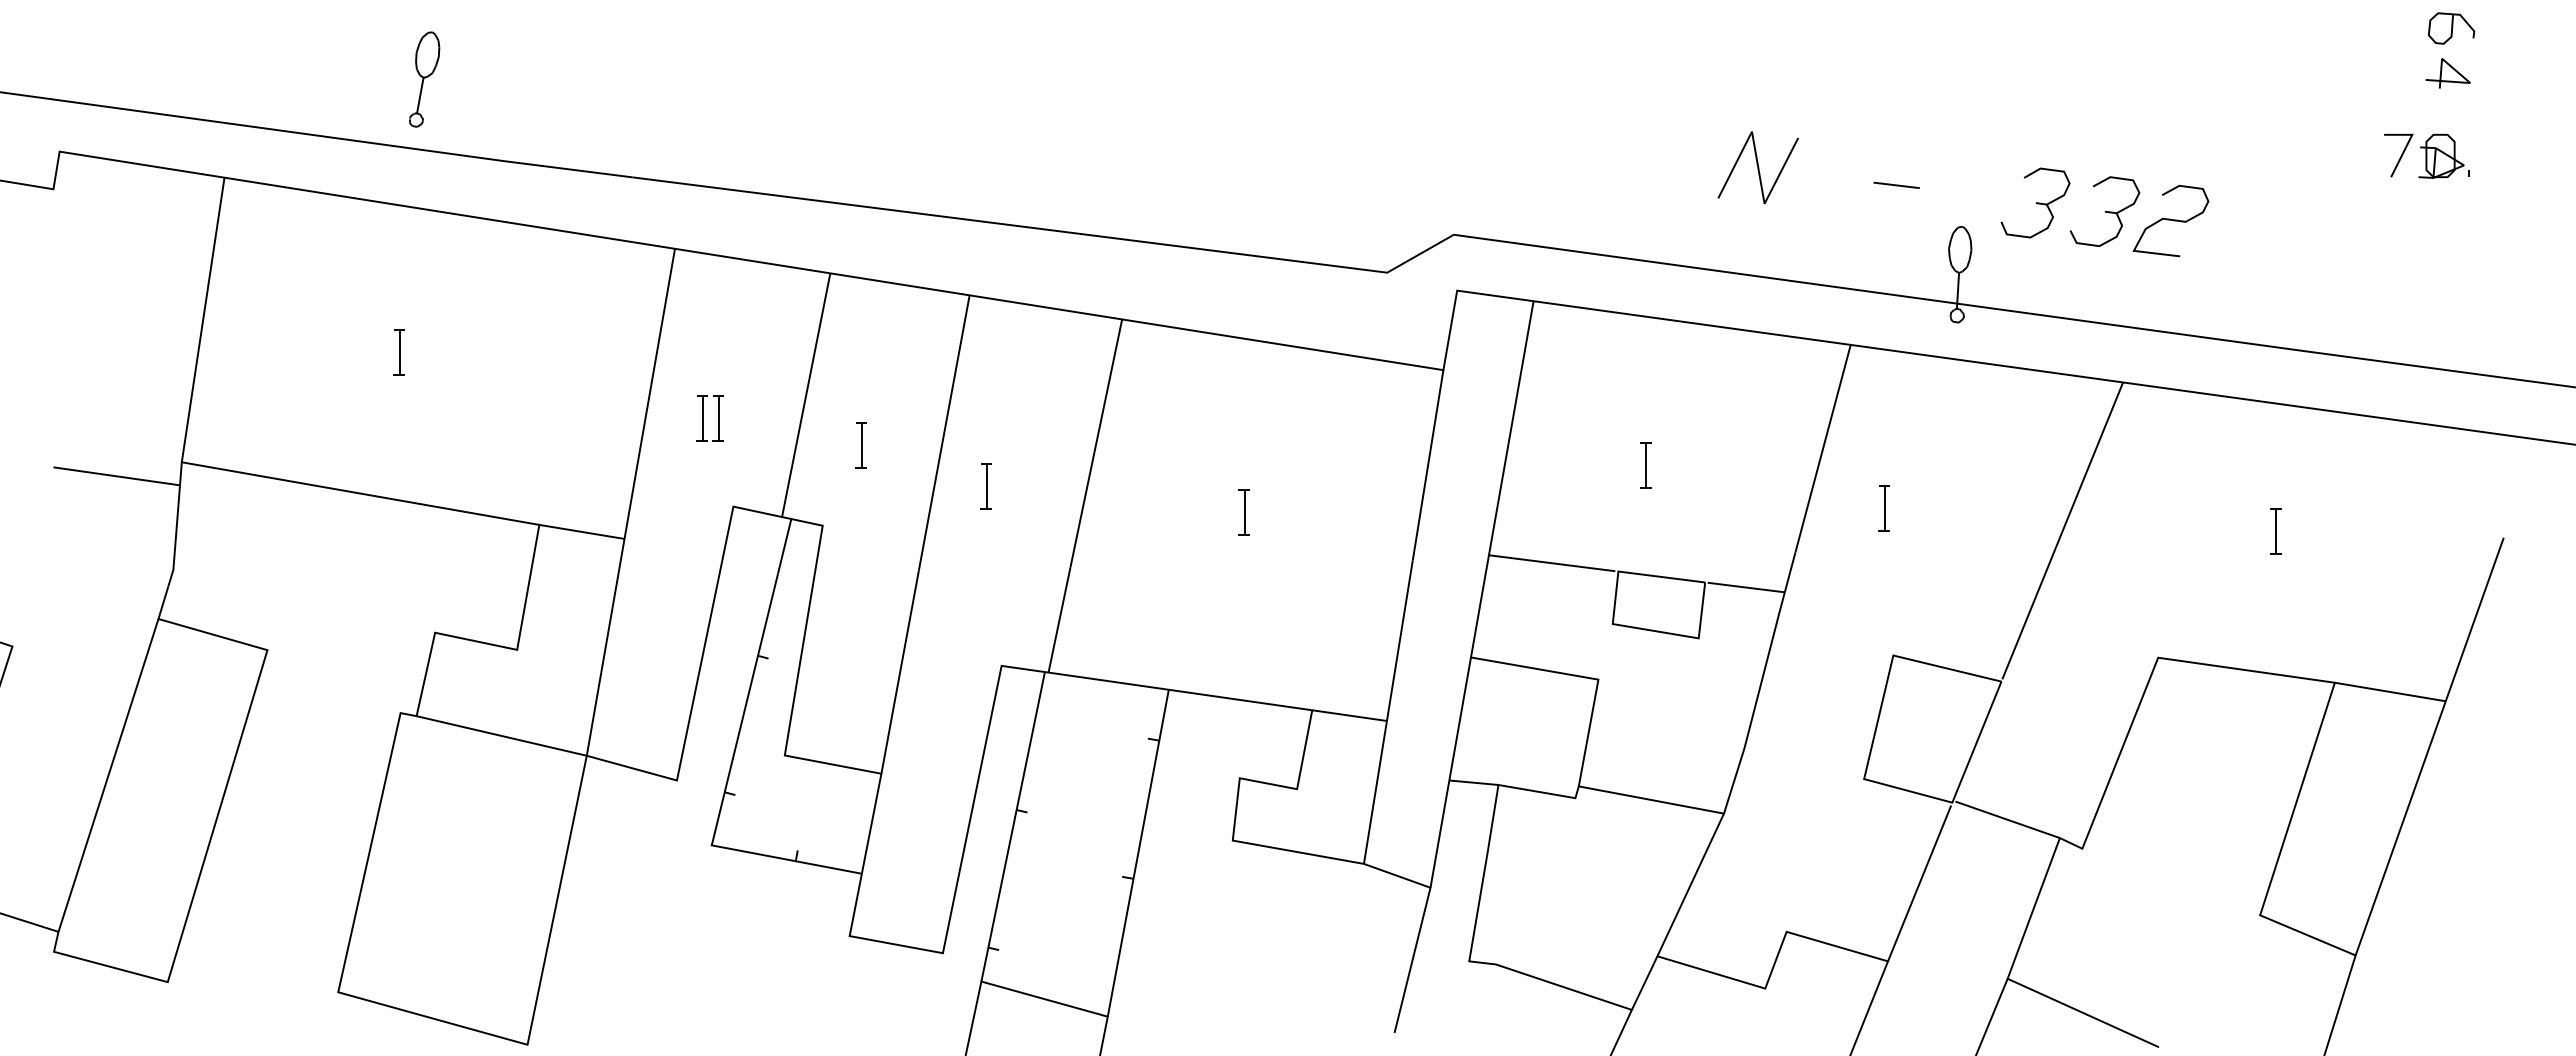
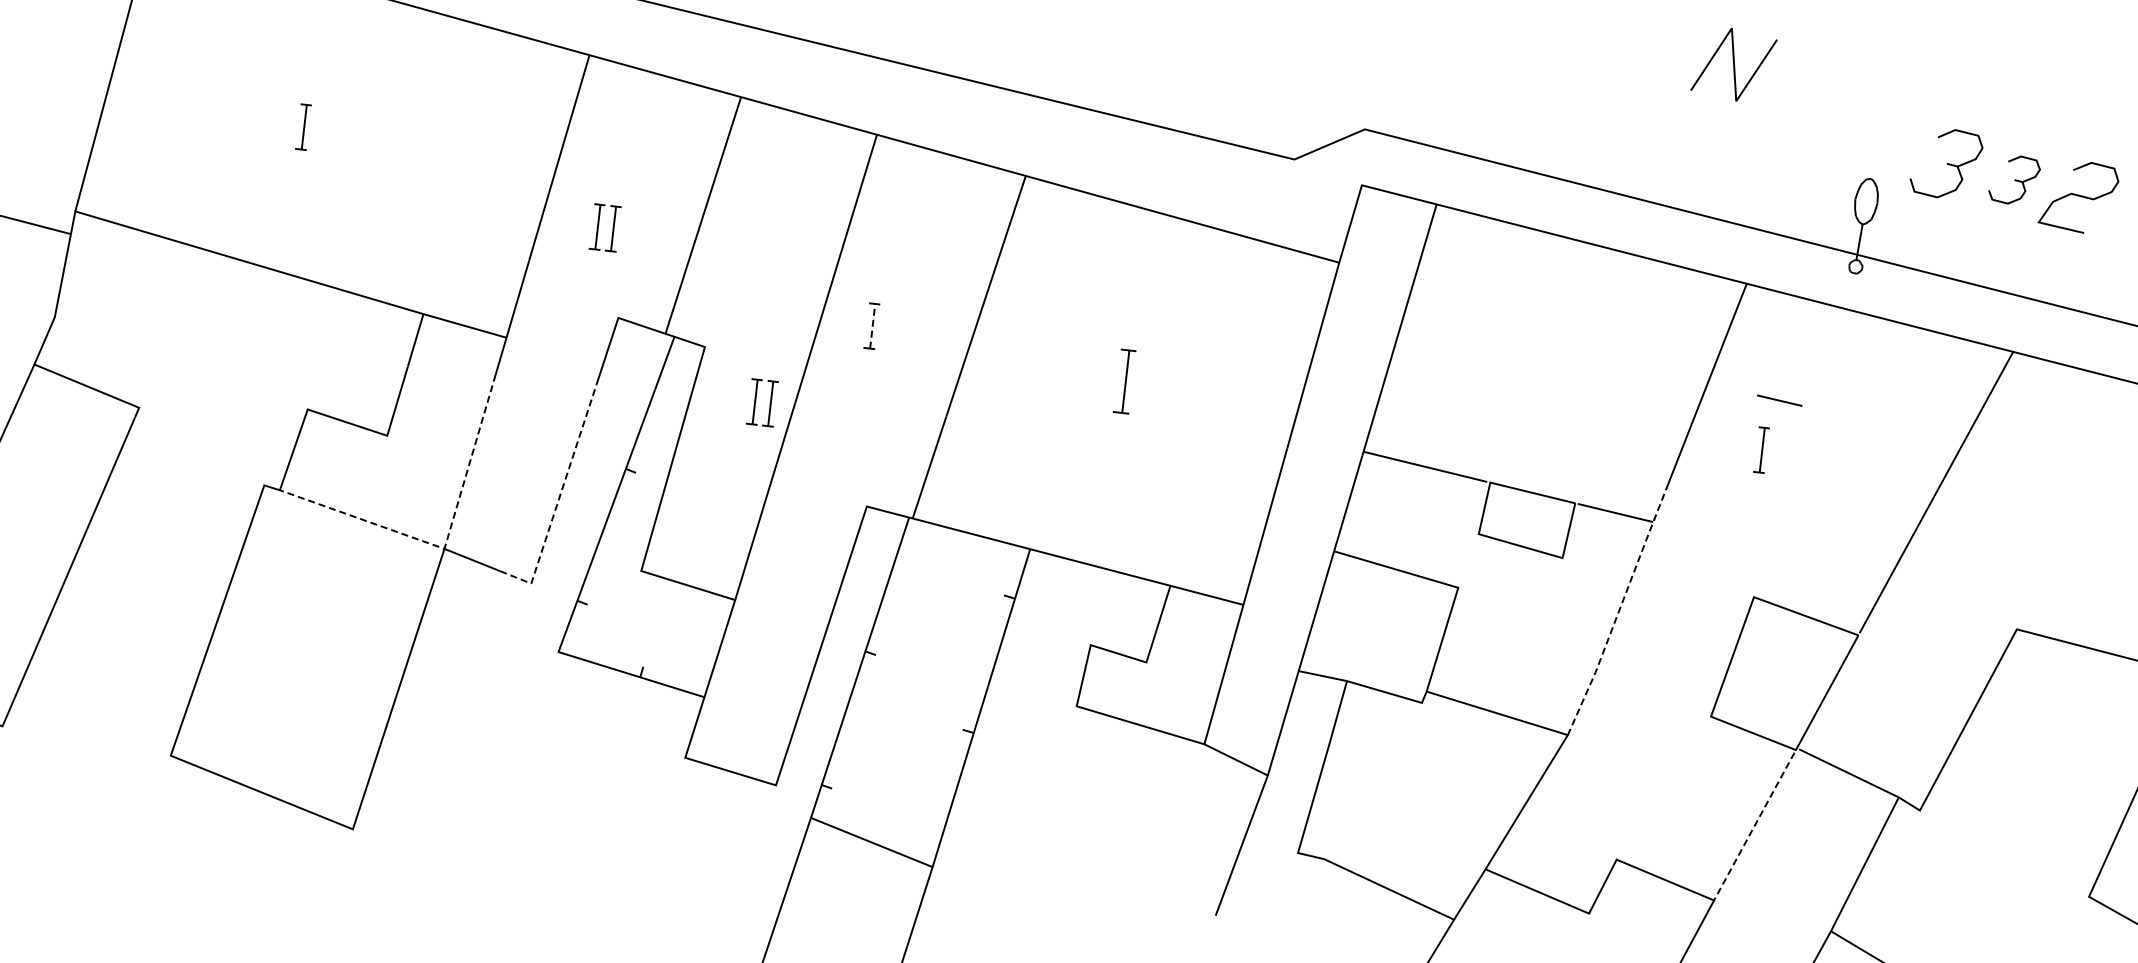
line: (1757, 167) -> (1733, 64), moved
line: (1896, 184) -> (1779, 399), moved
part: (2104, 211) -> (2014, 179), size x0.7
part: (860, 445) -> (751, 271), removed
part: (1645, 465) -> (1529, 380), removed
line: (987, 485) -> (873, 325), solid -> dashed
part: (1243, 512) -> (1124, 381), size x1.4
part: (885, 574) -> (761, 402), added
line: (1761, 683) -> (1619, 610), solid -> dashed
line: (694, 694) -> (558, 500), solid -> dashed
line: (587, 752) -> (445, 545), solid -> dashed
line: (1919, 883) -> (1754, 826), solid -> dashed

